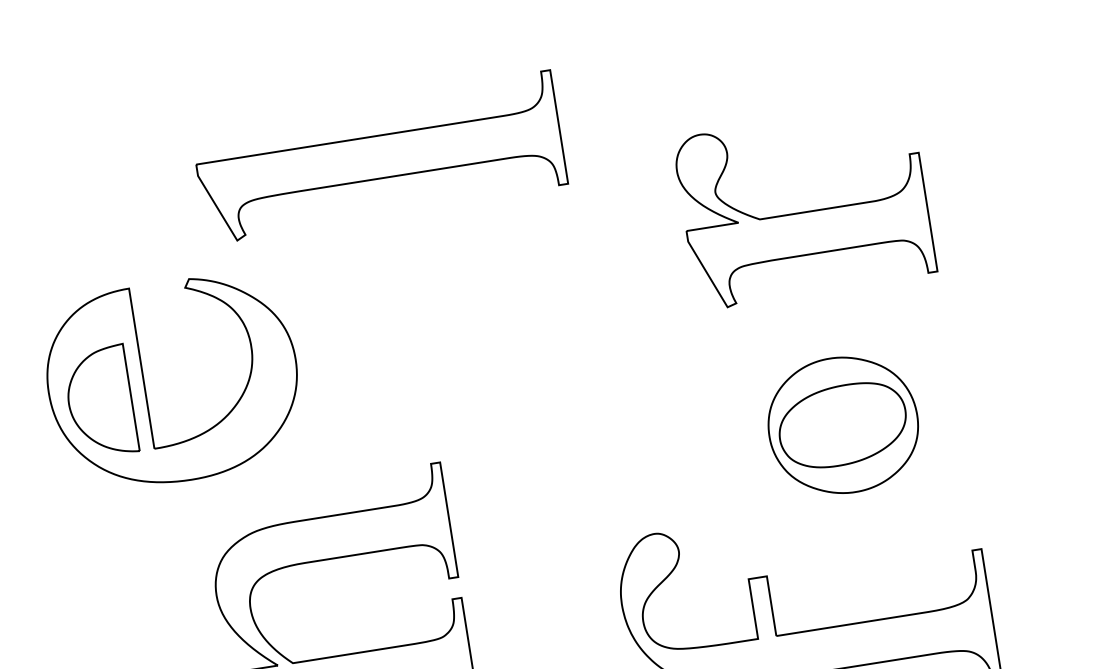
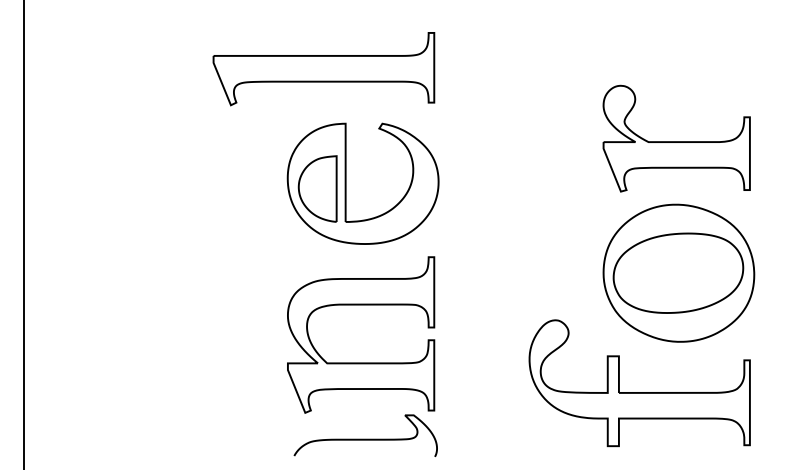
part: (378, 158) -> (323, 69), moved
part: (145, 385) -> (346, 183), moved
part: (842, 424) -> (678, 272), size x1.67

